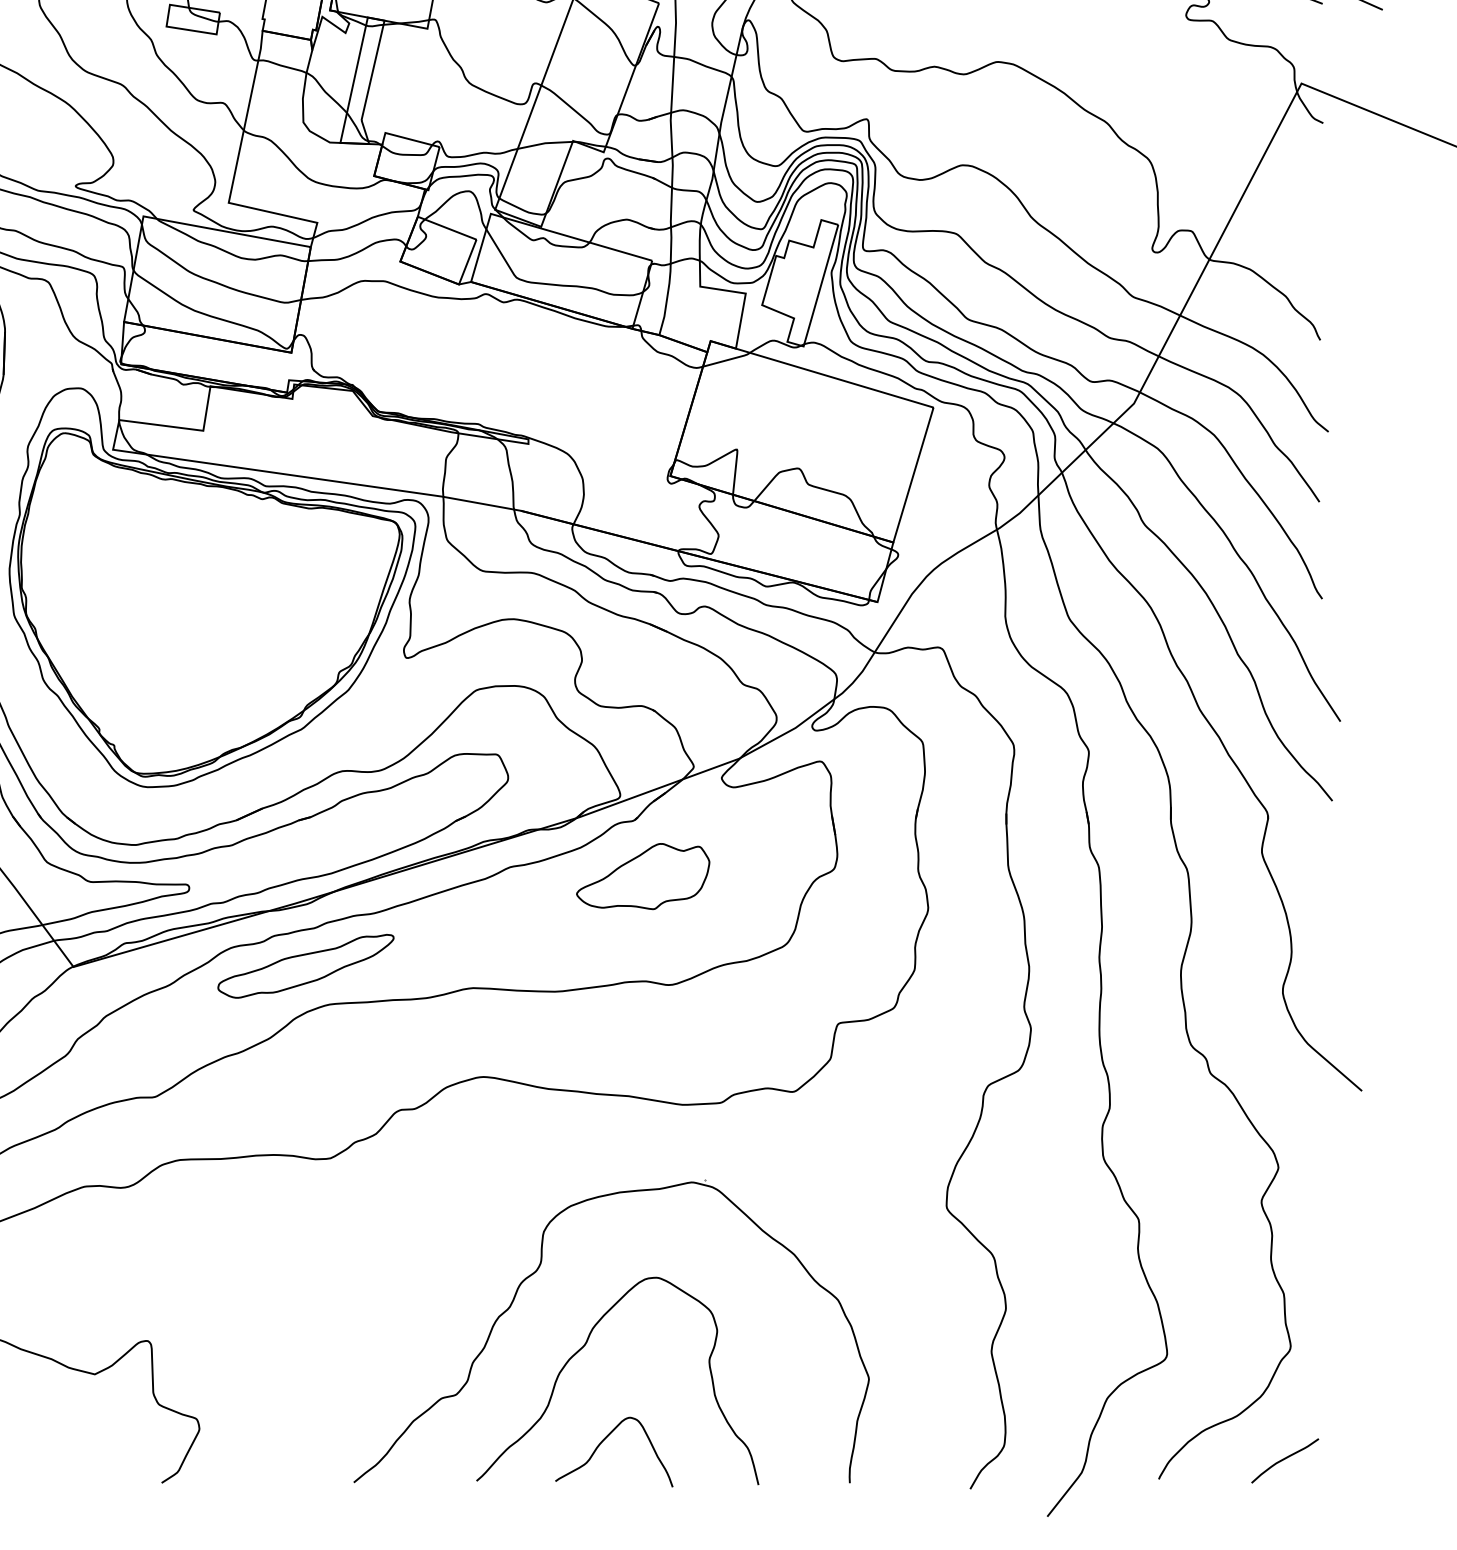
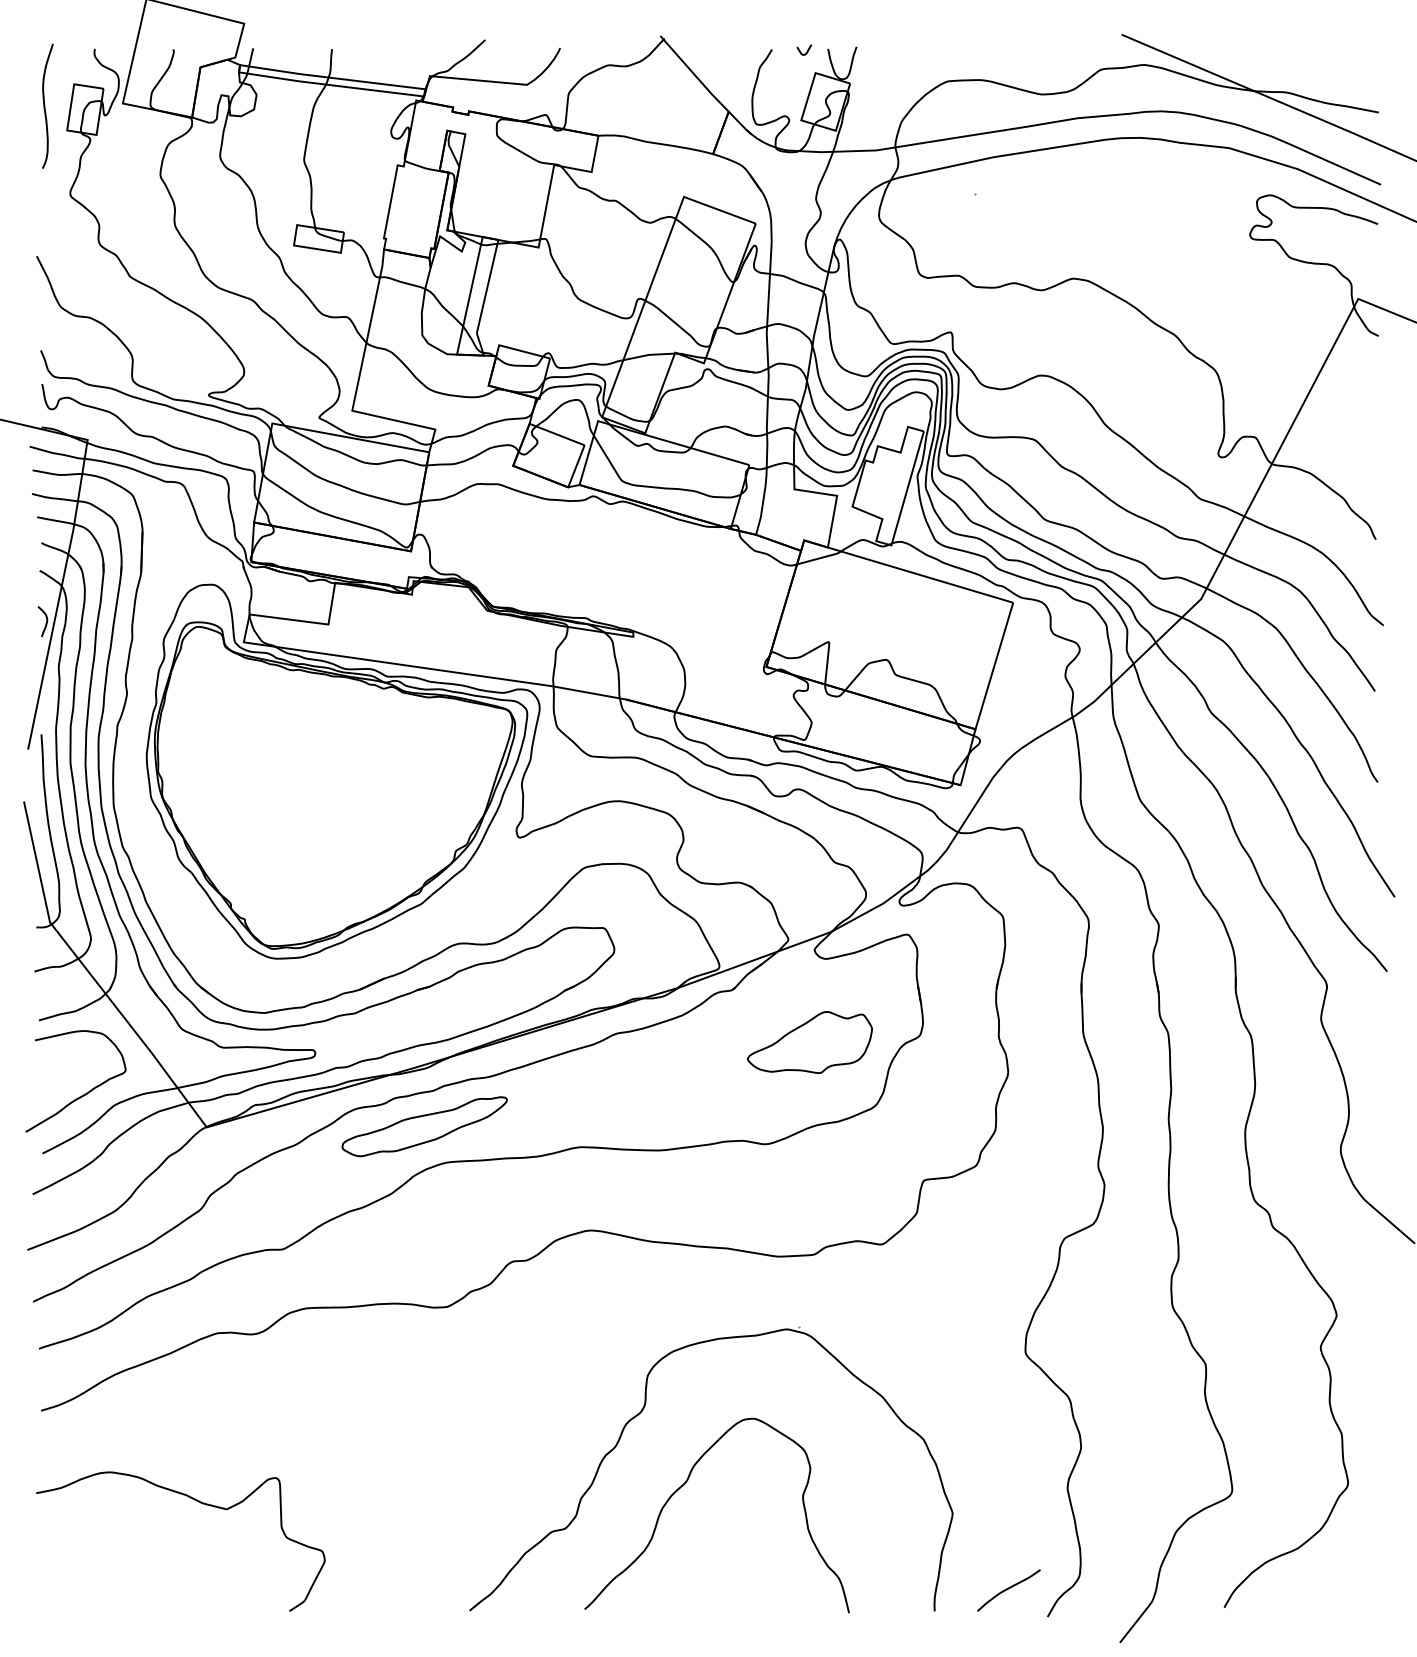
part: (642, 876) -> (809, 1042), moved
curve: (603, 1441) -> (703, 1572), removed
curve: (1284, 1459) -> (1008, 1589), moved

